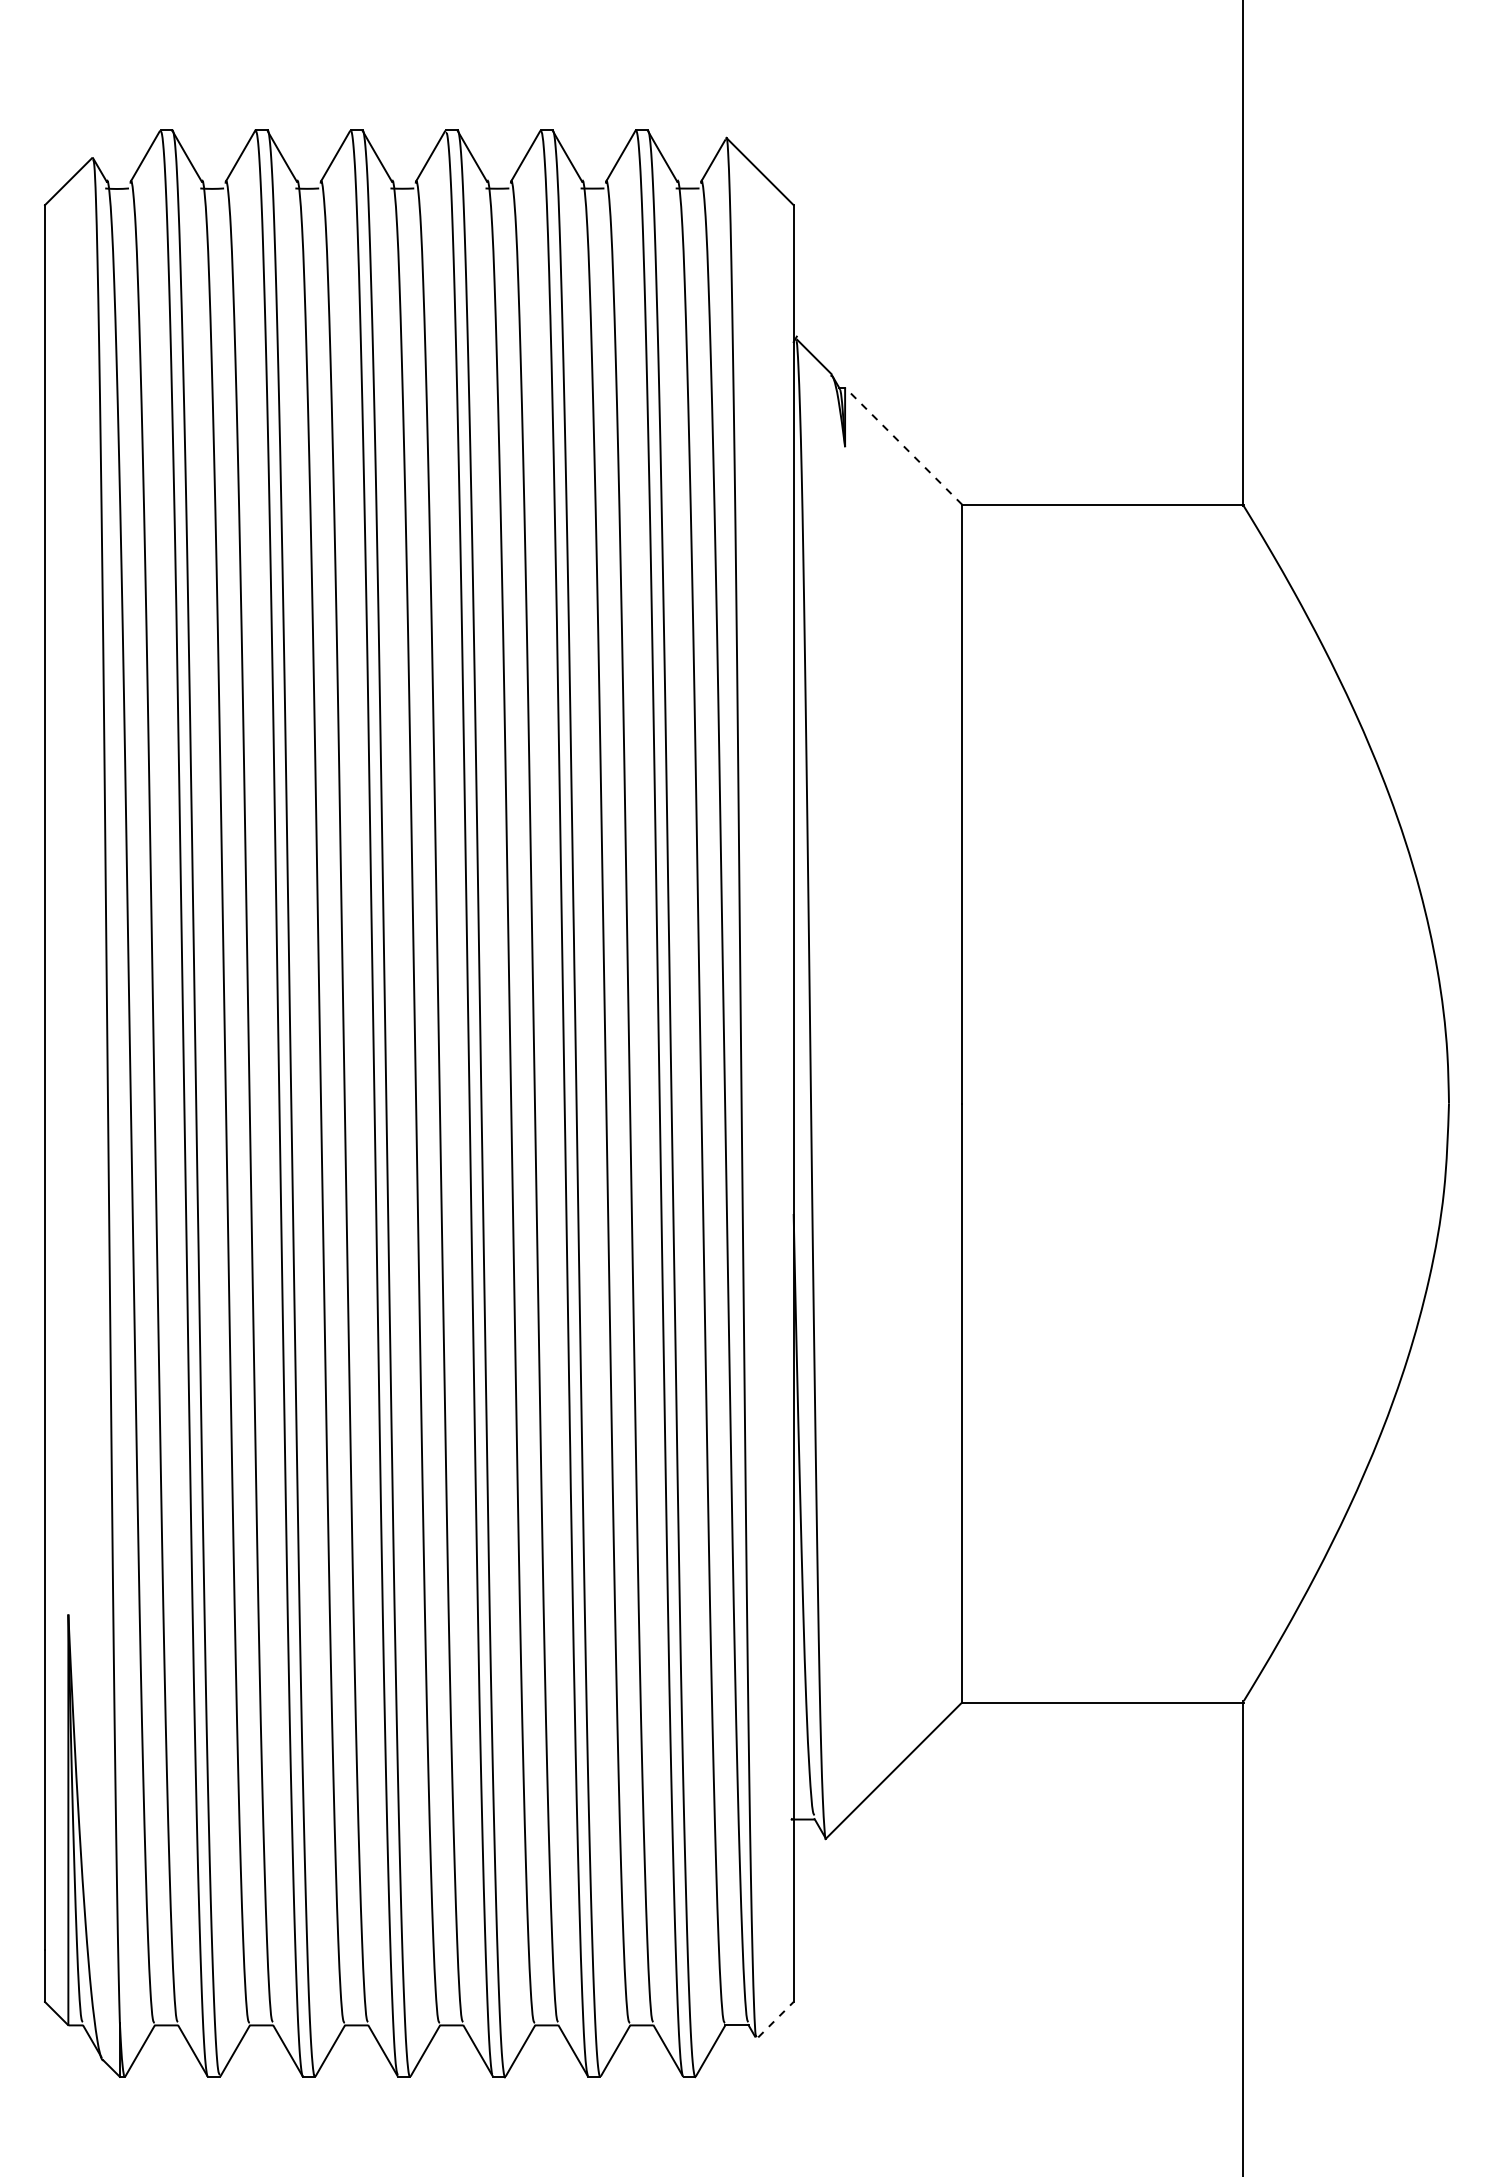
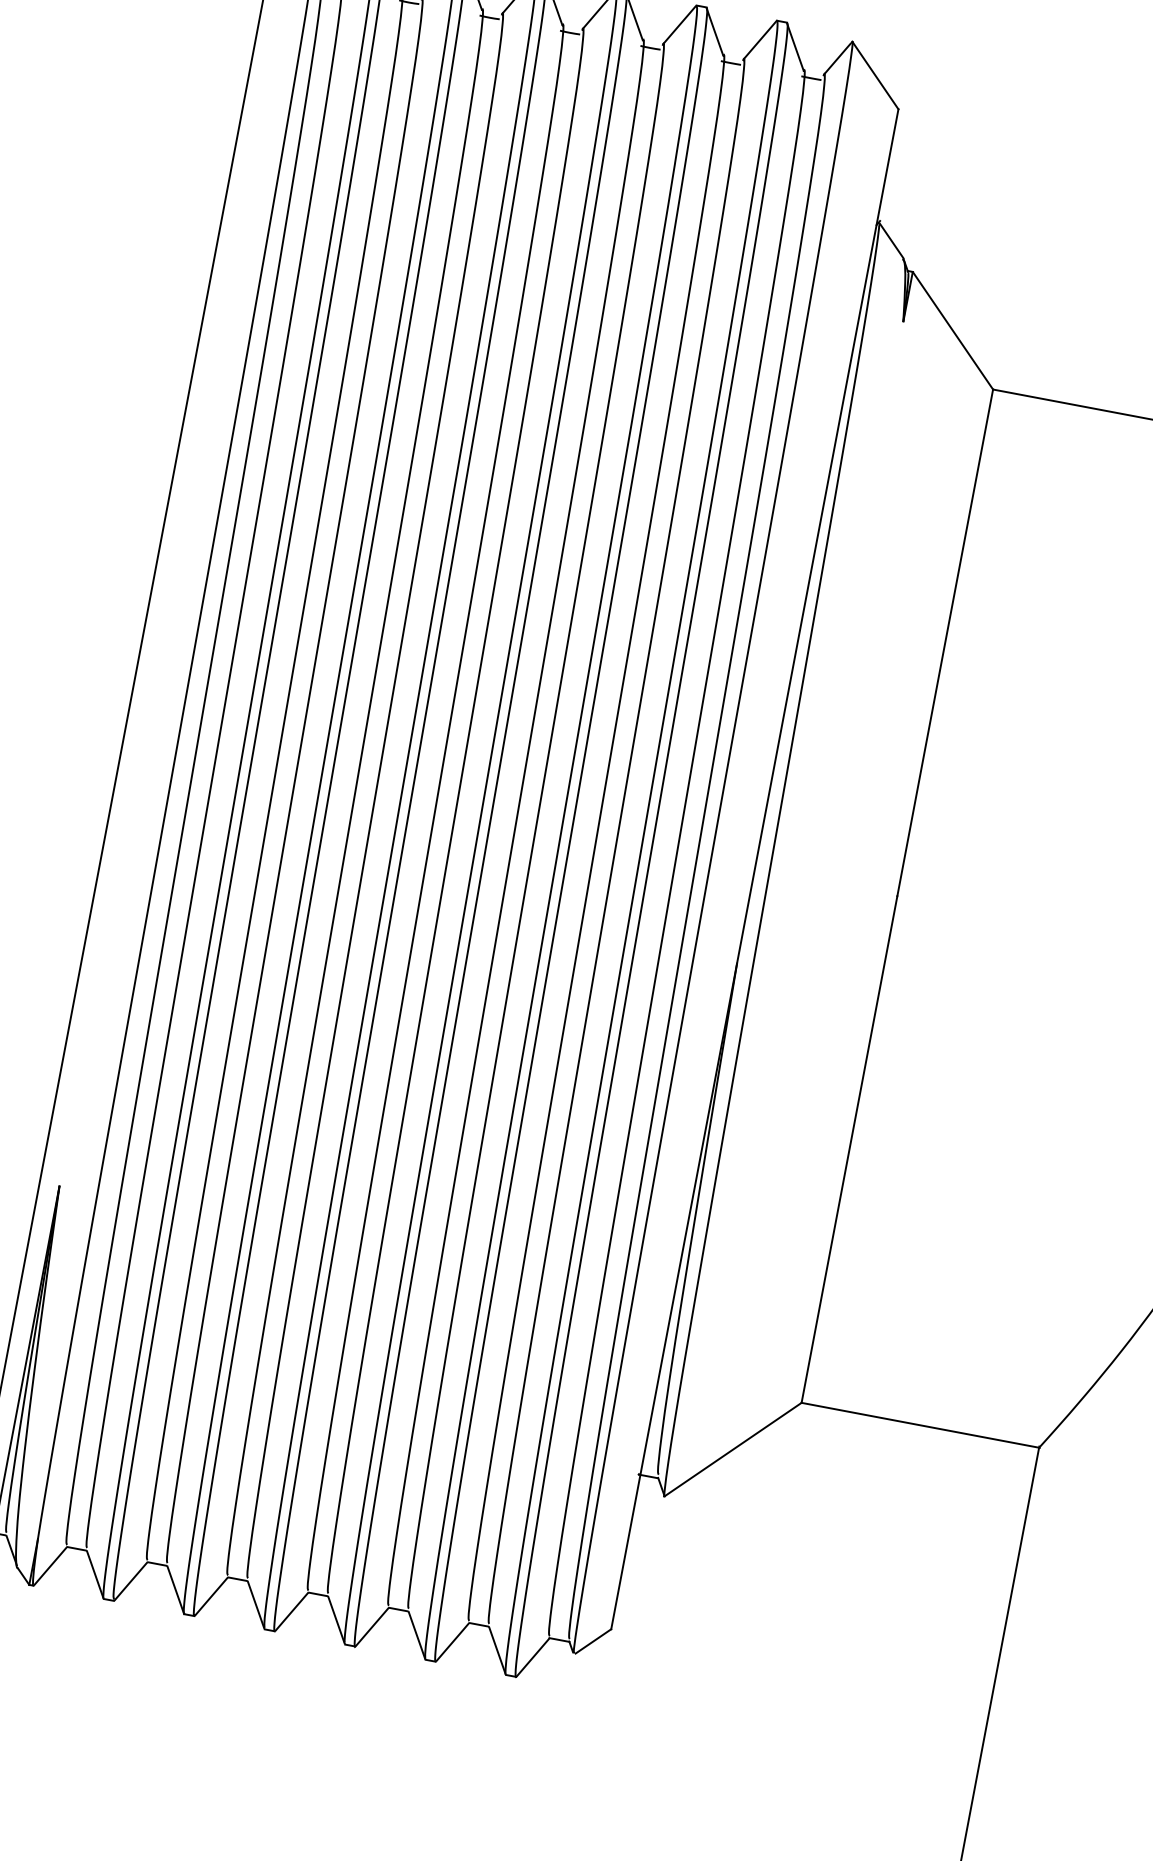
line: (903, 446) -> (952, 330), dashed -> solid
line: (776, 2019) -> (593, 1641), dashed -> solid

